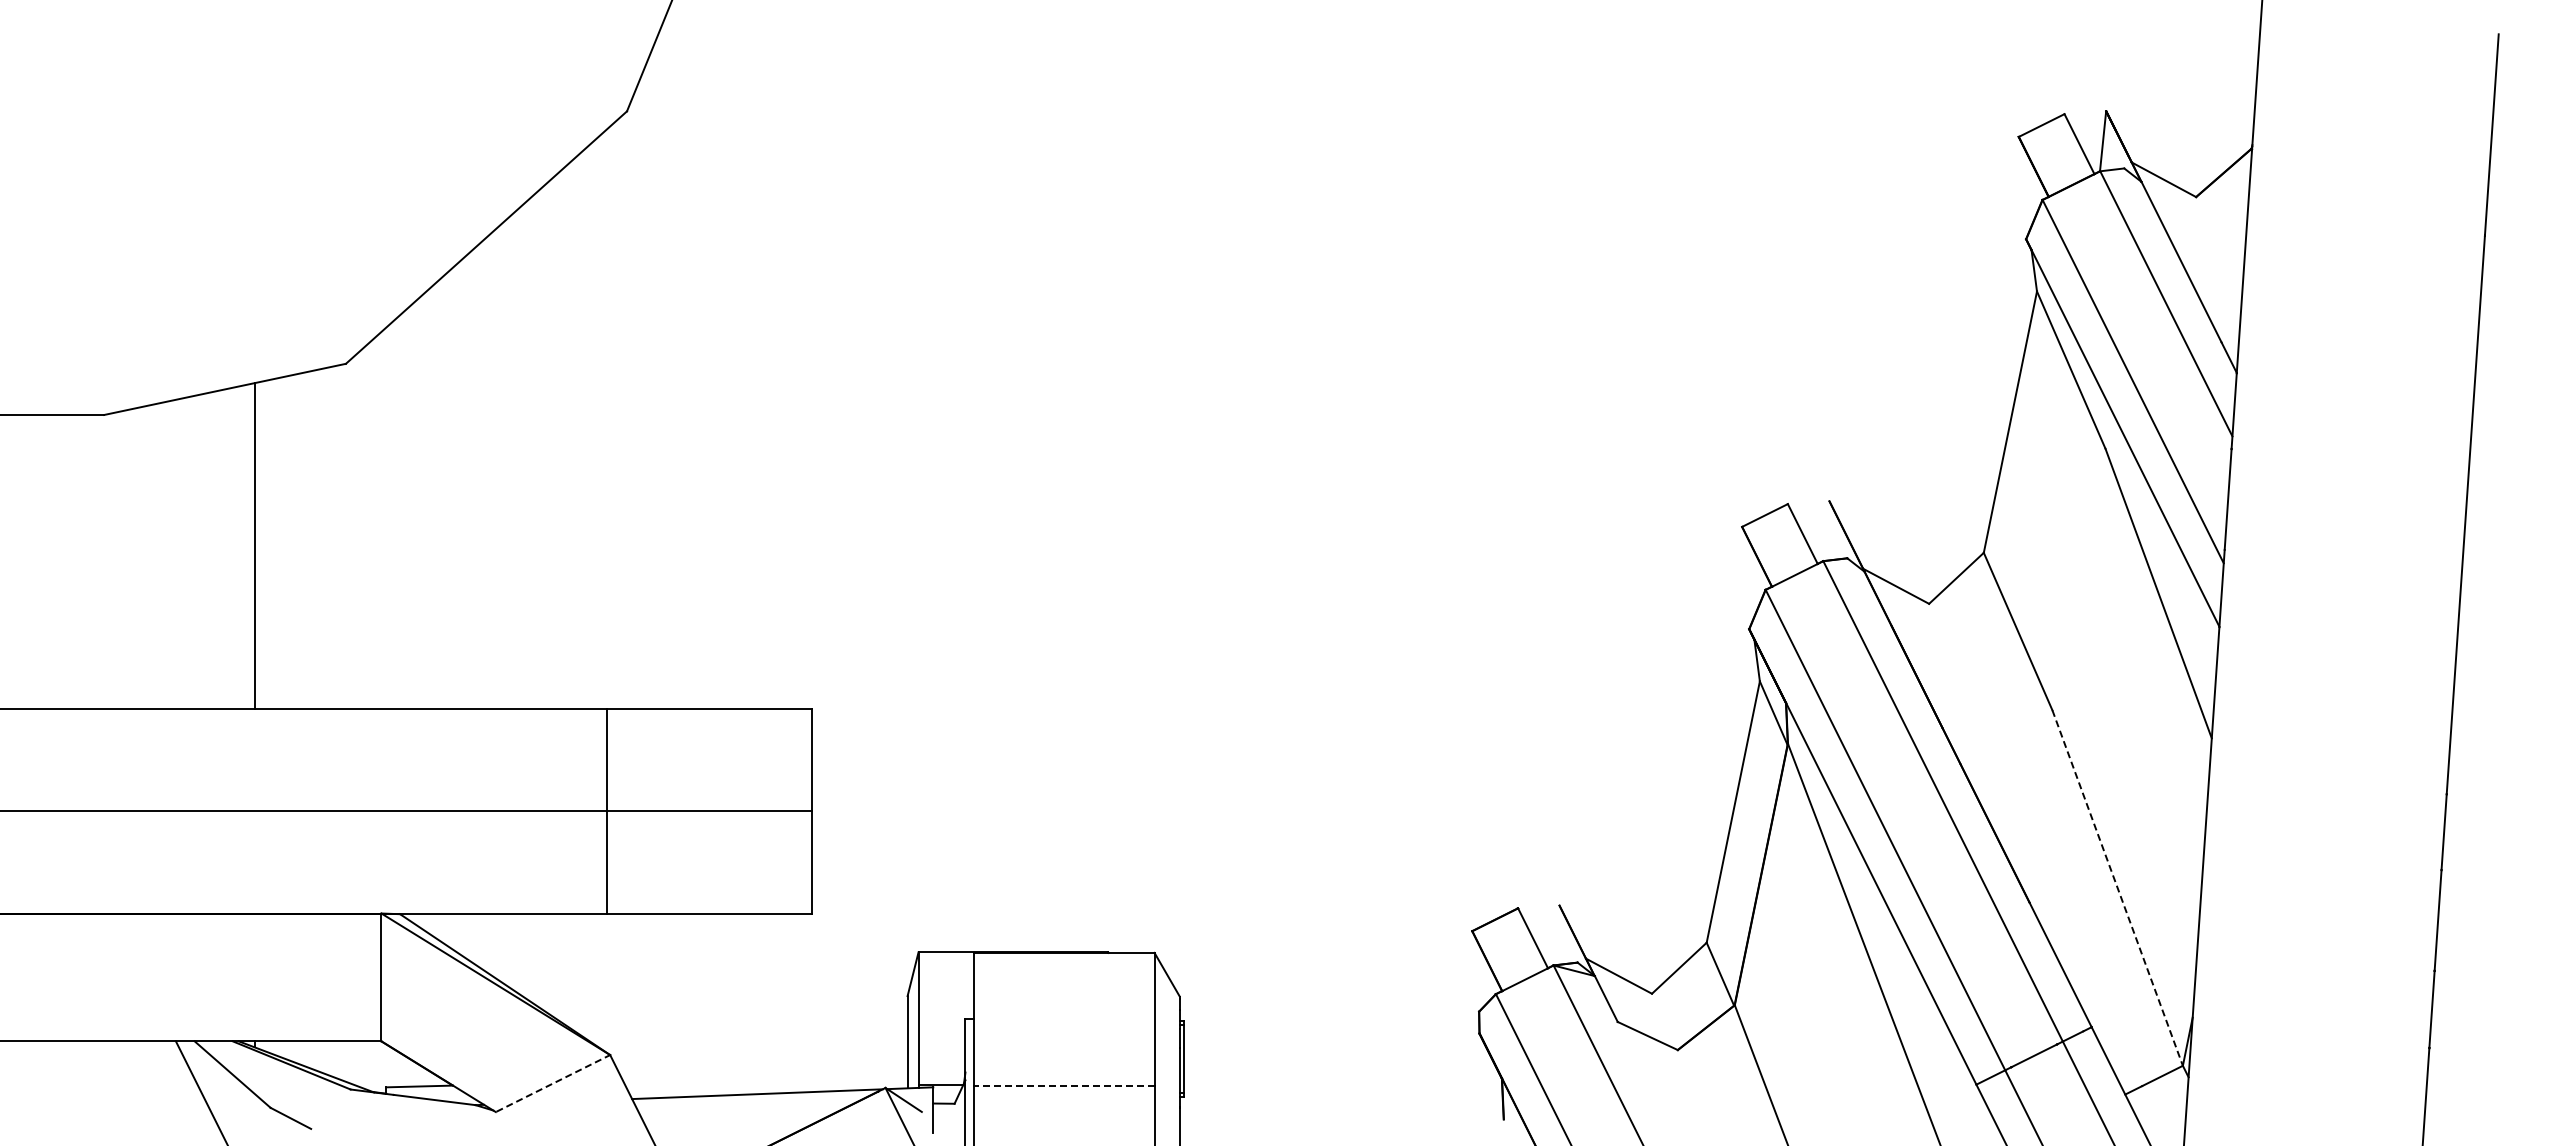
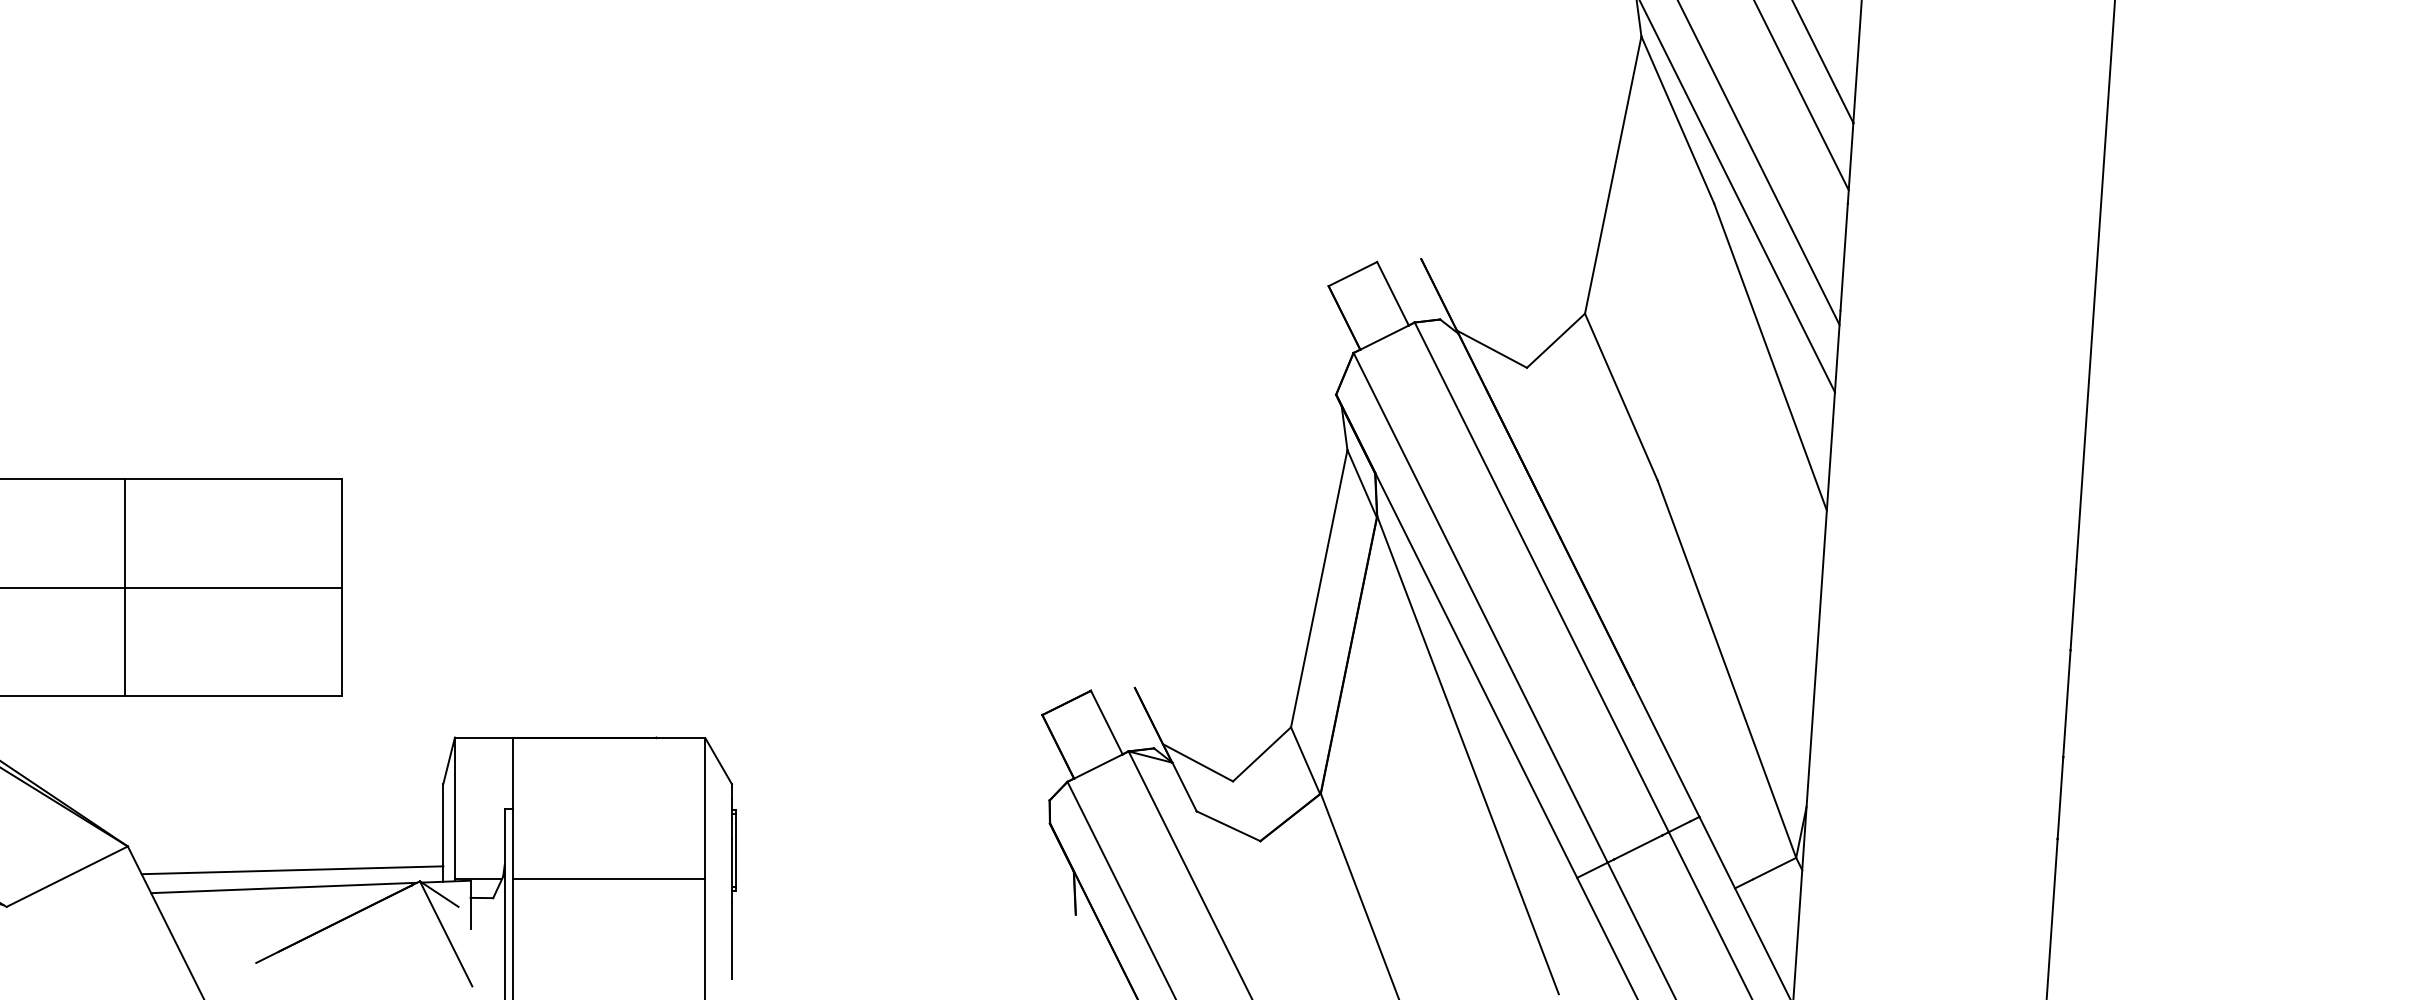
line: (2117, 888) -> (1726, 669), dashed -> solid
line: (765, 1077) -> (292, 870), added
line: (553, 1083) -> (67, 876), dashed -> solid
line: (1063, 1085) -> (608, 878), dashed -> solid

